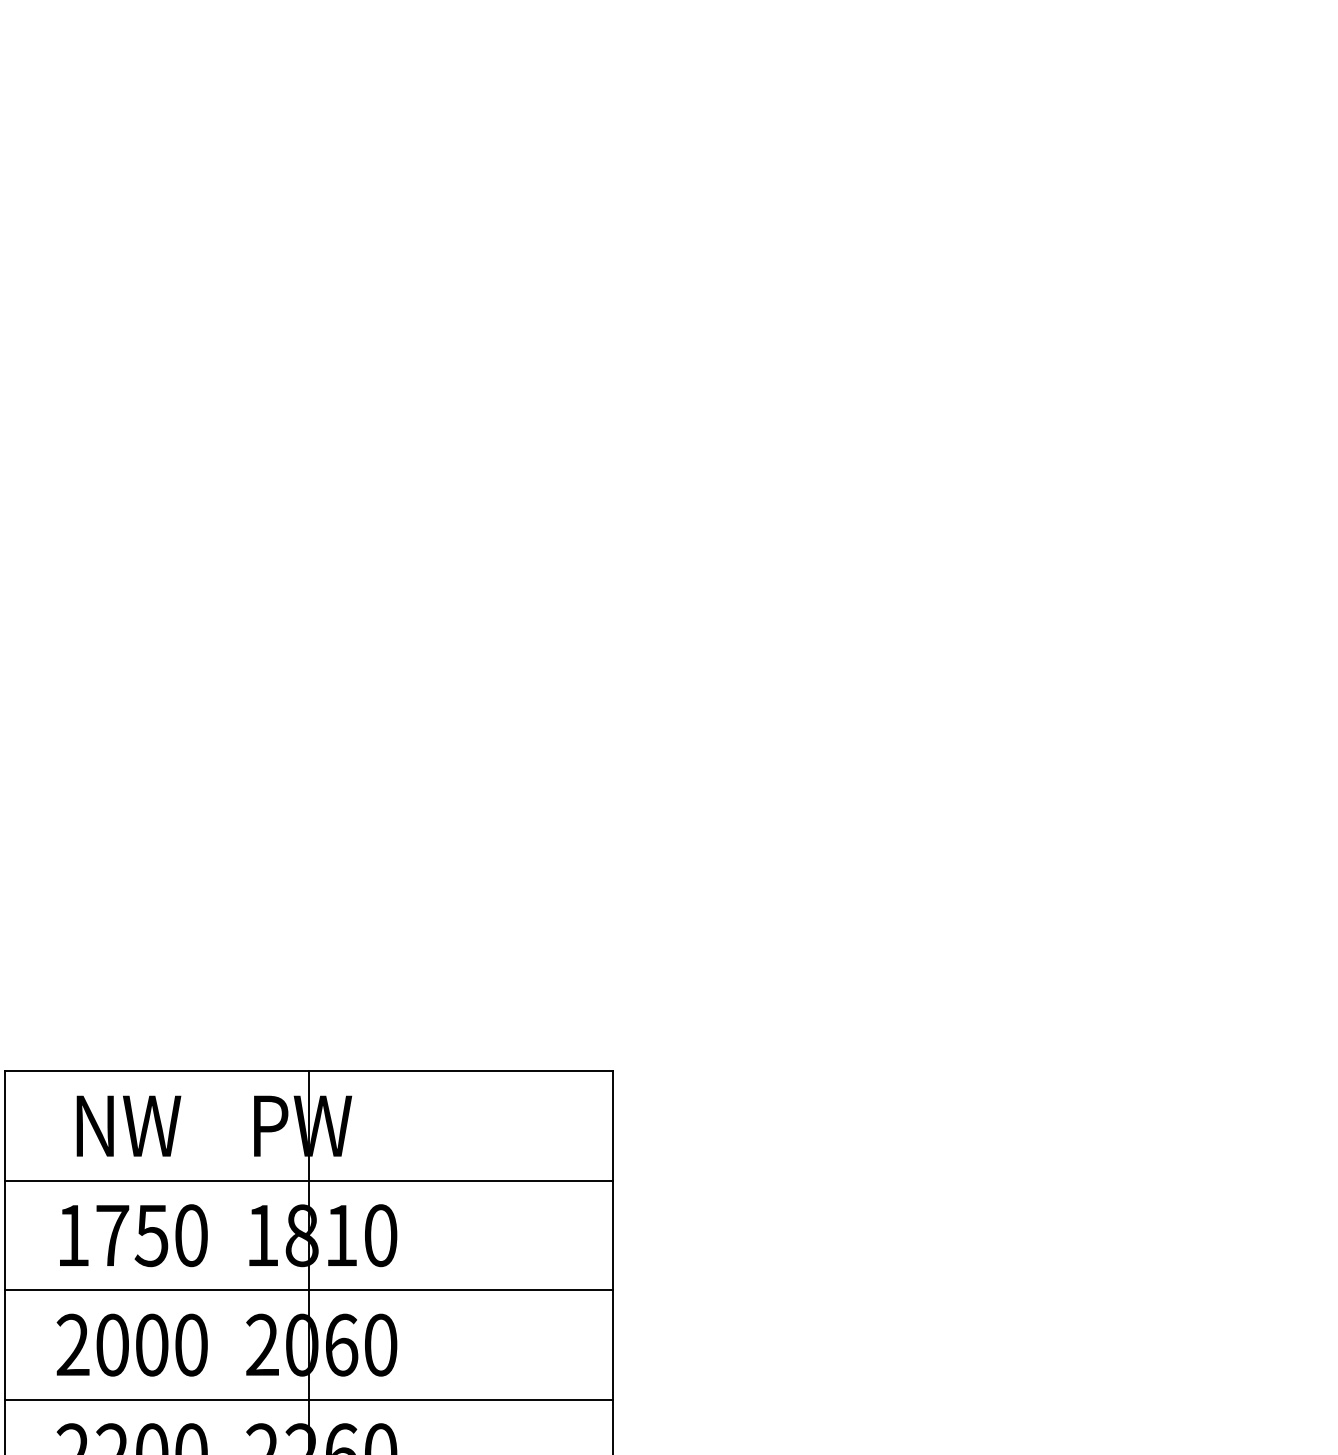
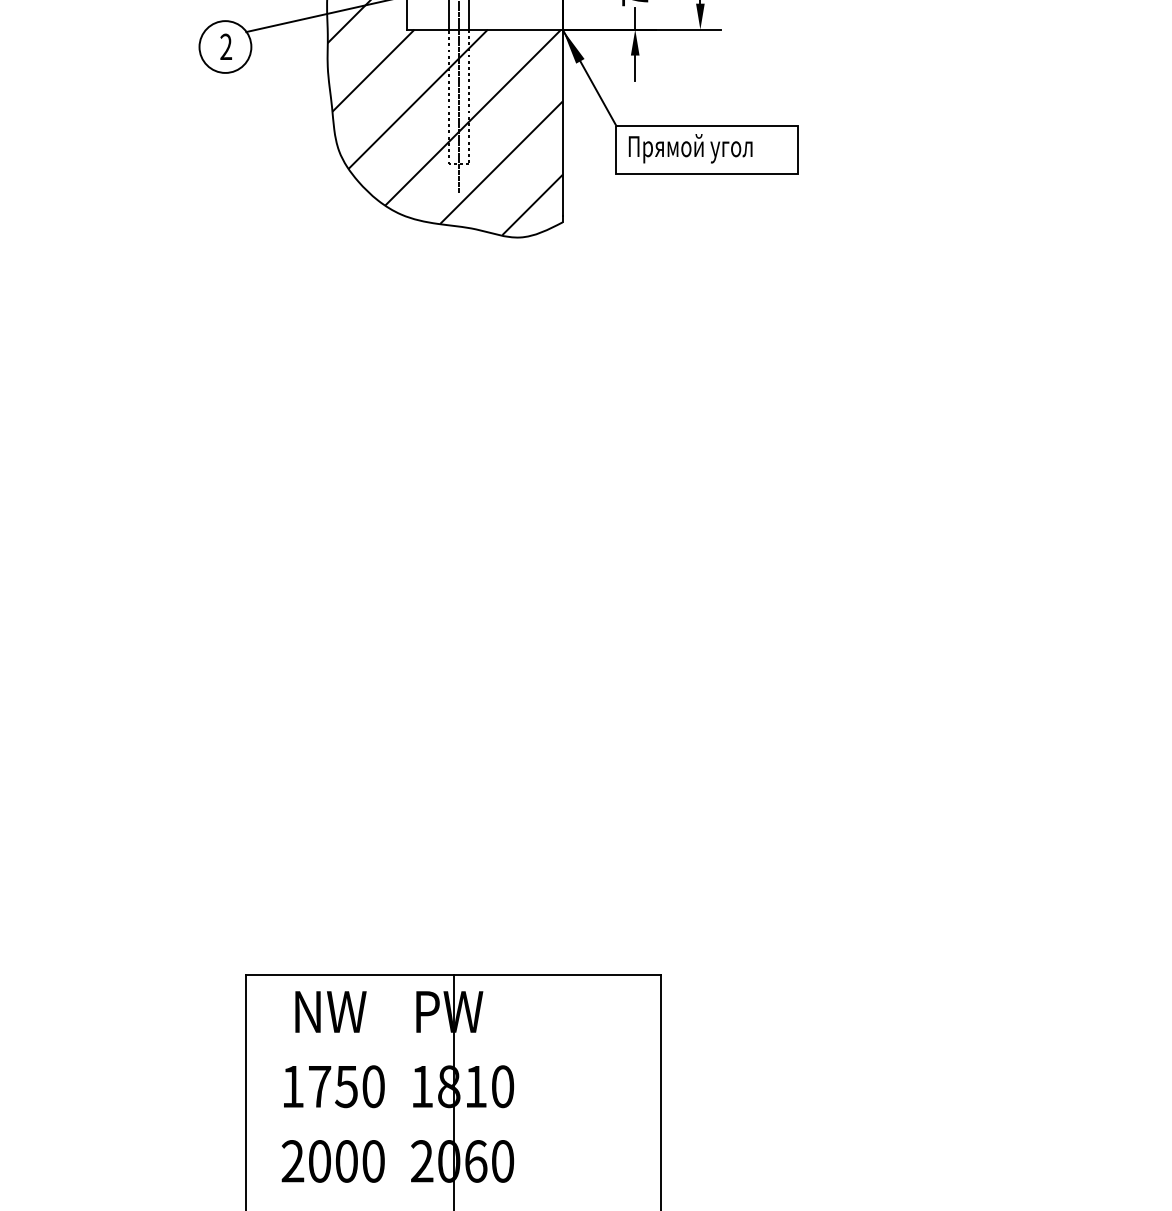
line: (308, 1181) -> (453, 1049), removed
line: (308, 1291) -> (453, 1124), removed
line: (308, 1399) -> (453, 1198), removed

